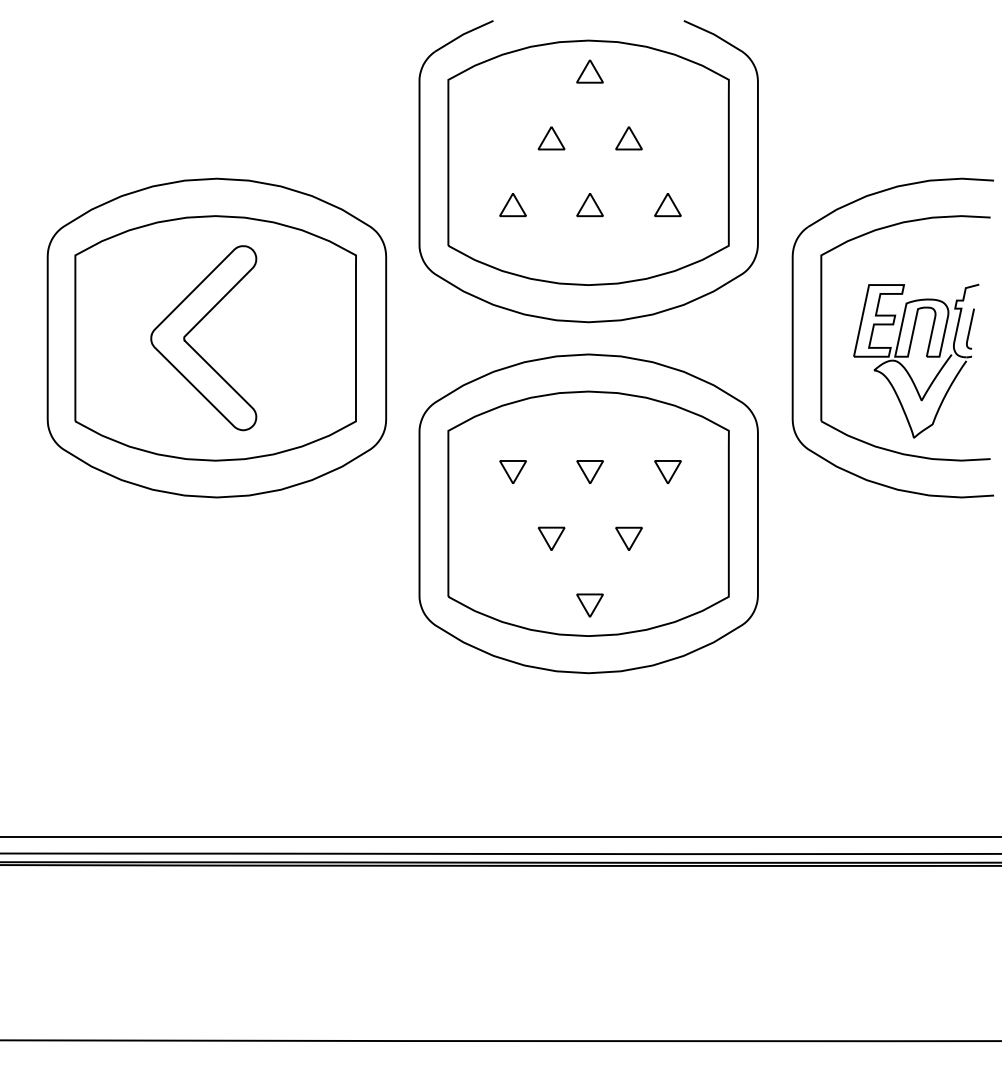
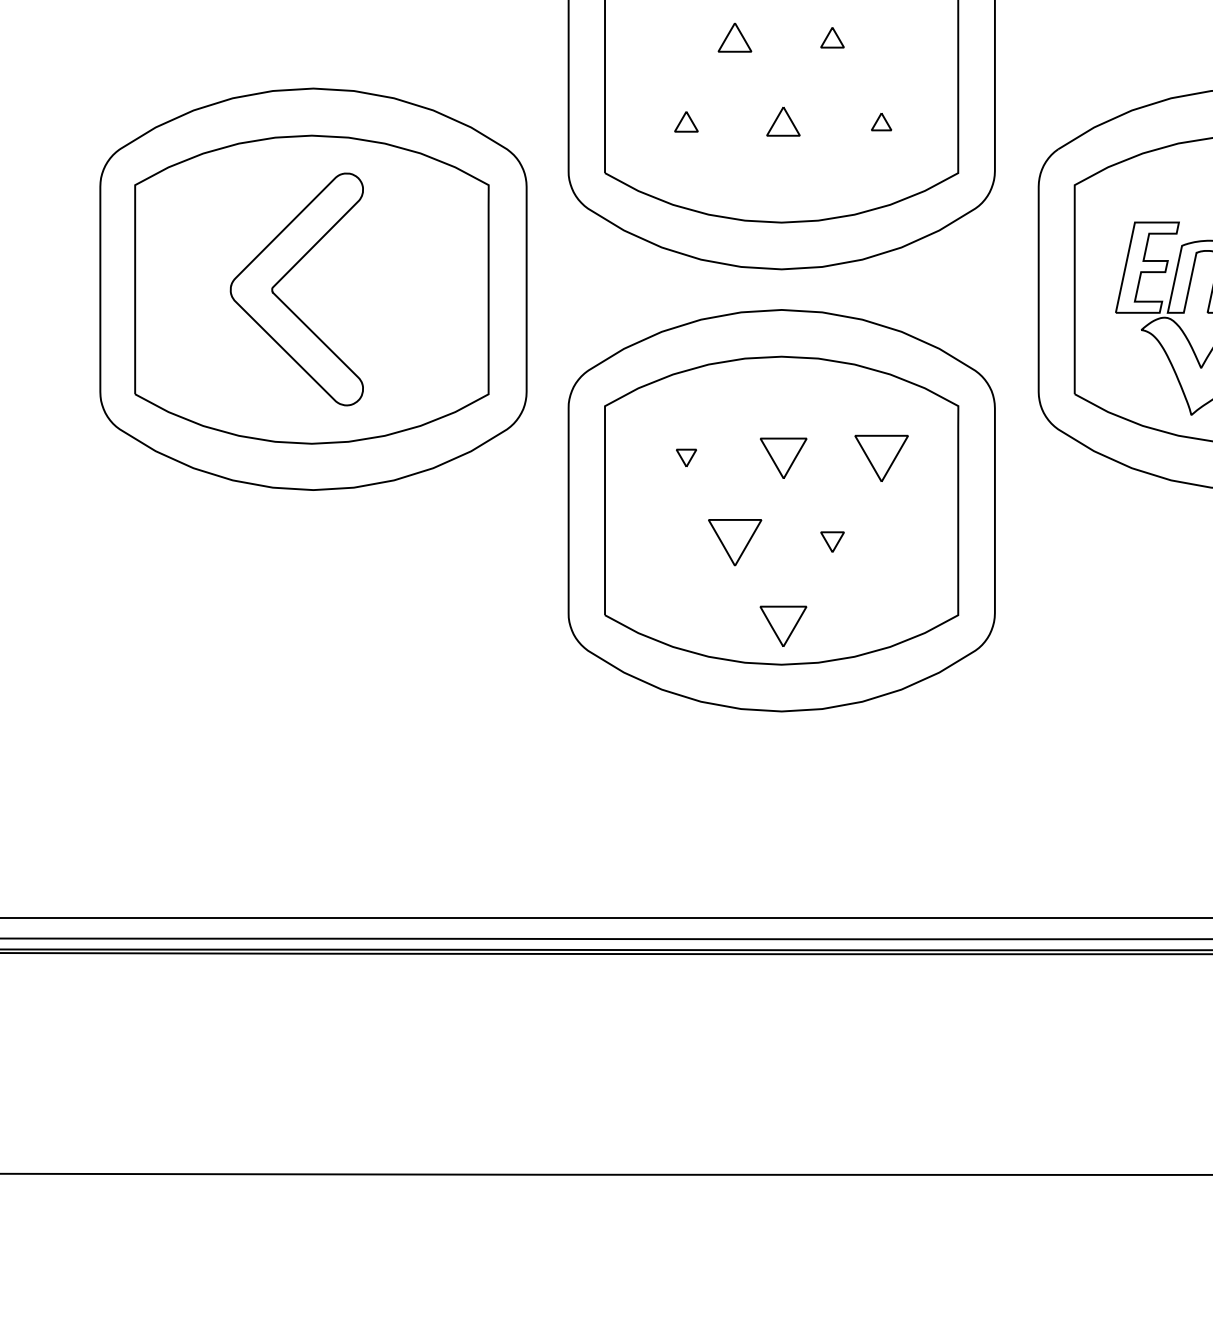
part: (628, 138) -> (831, 37), size x0.7
part: (512, 205) -> (685, 122), size x0.7
part: (667, 205) -> (881, 122), size x0.6
part: (512, 471) -> (685, 457), size x0.6
part: (589, 471) -> (782, 457), size x1.4
part: (667, 471) -> (881, 457), size x1.6
part: (551, 538) -> (734, 541), size x1.6
part: (628, 538) -> (831, 541), size x0.7
part: (589, 605) -> (782, 626), size x1.4

